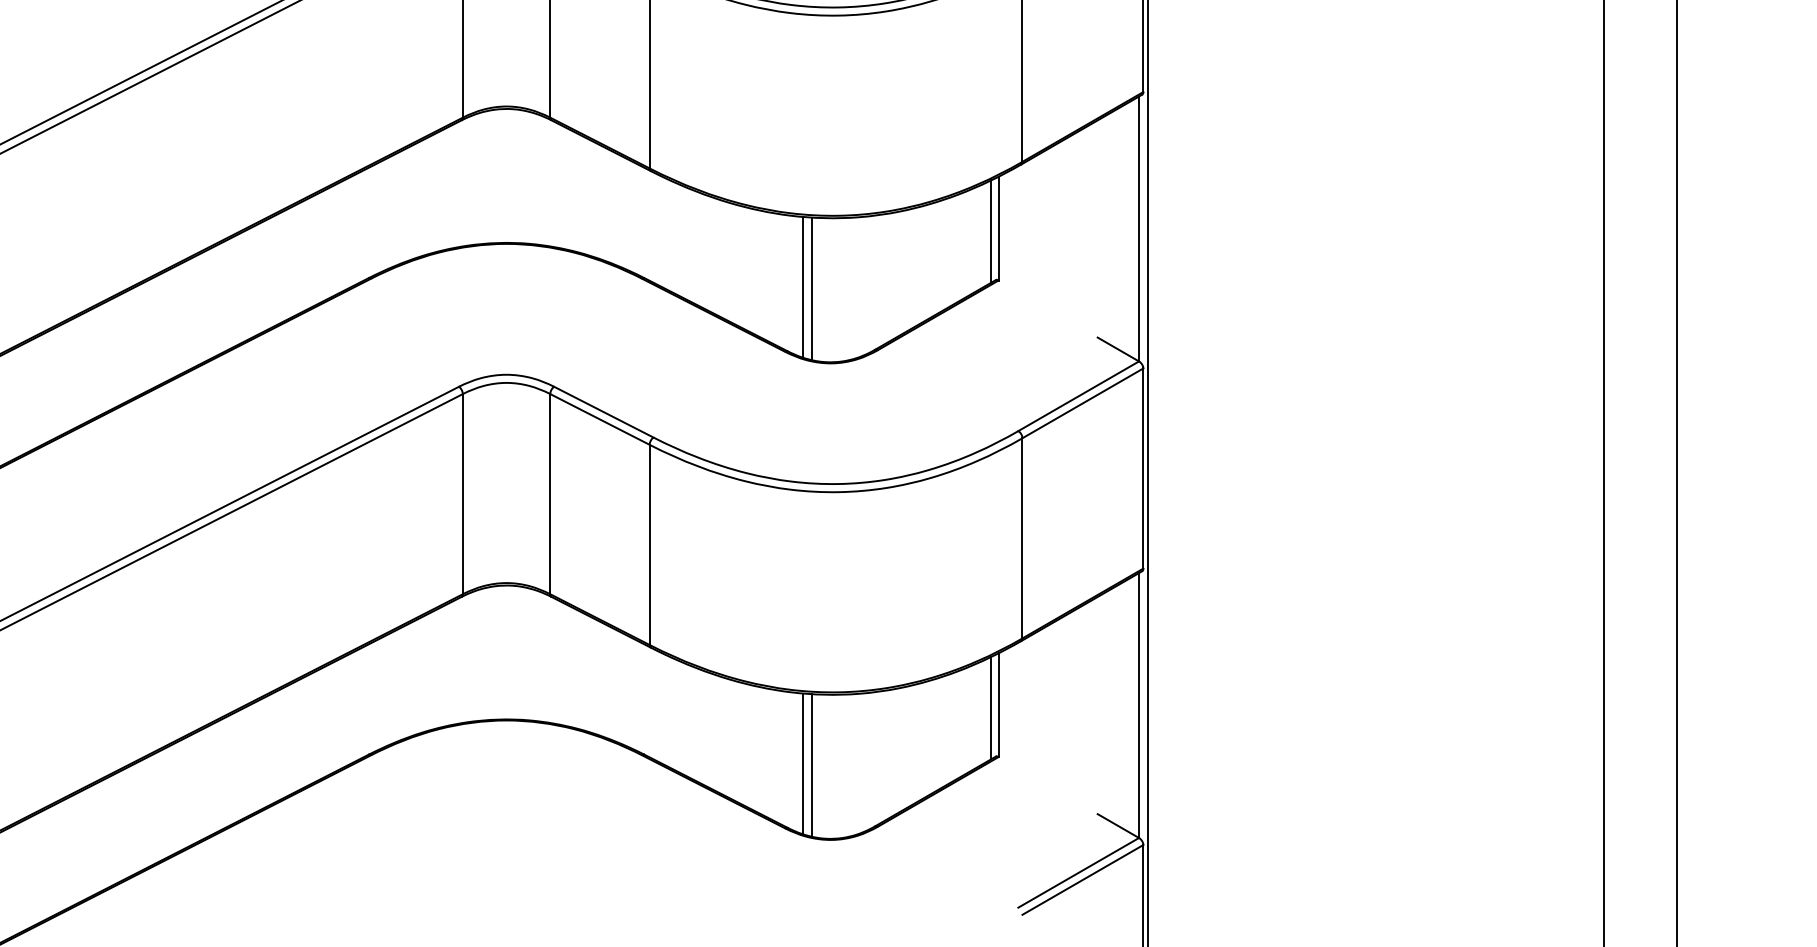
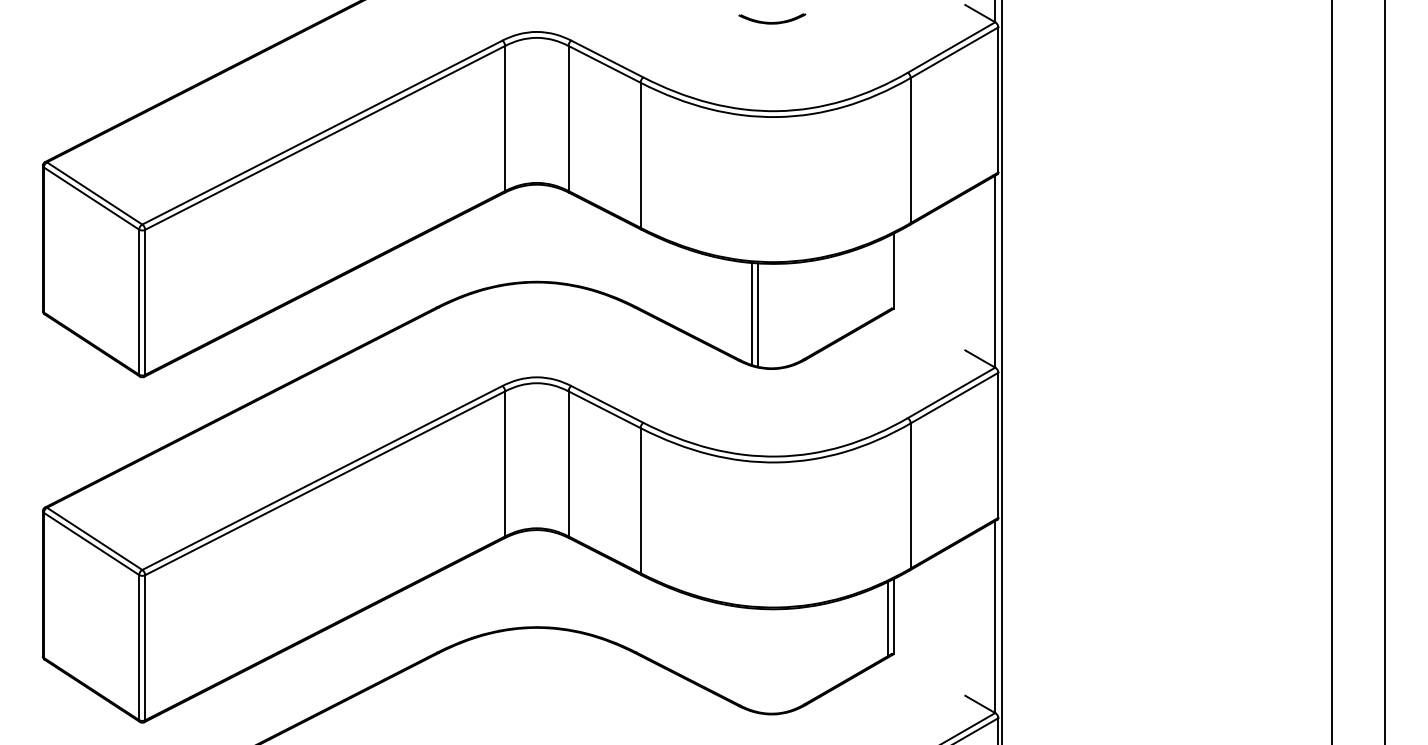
line: (991, 231) -> (888, 273), removed
line: (802, 764) -> (751, 659), removed
line: (812, 765) -> (758, 660), removed

